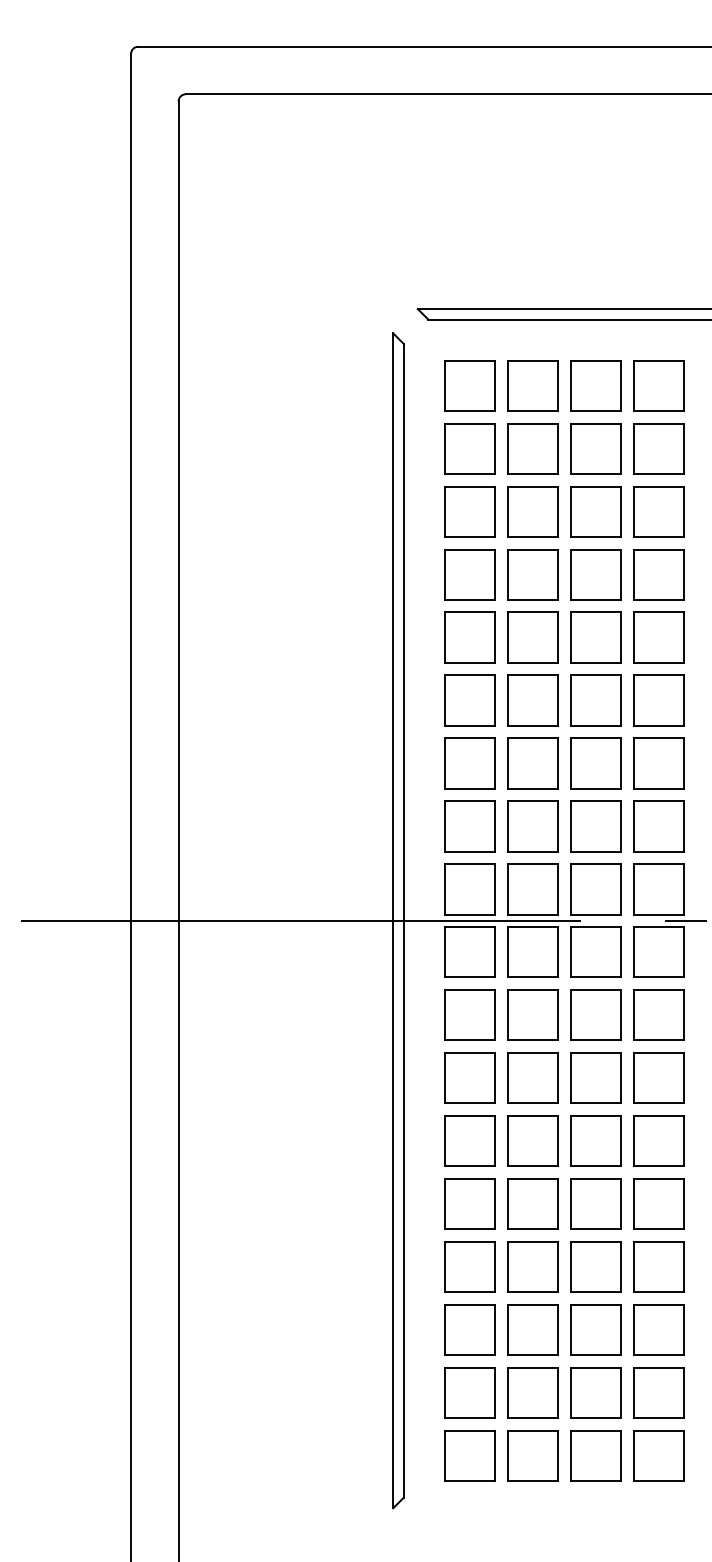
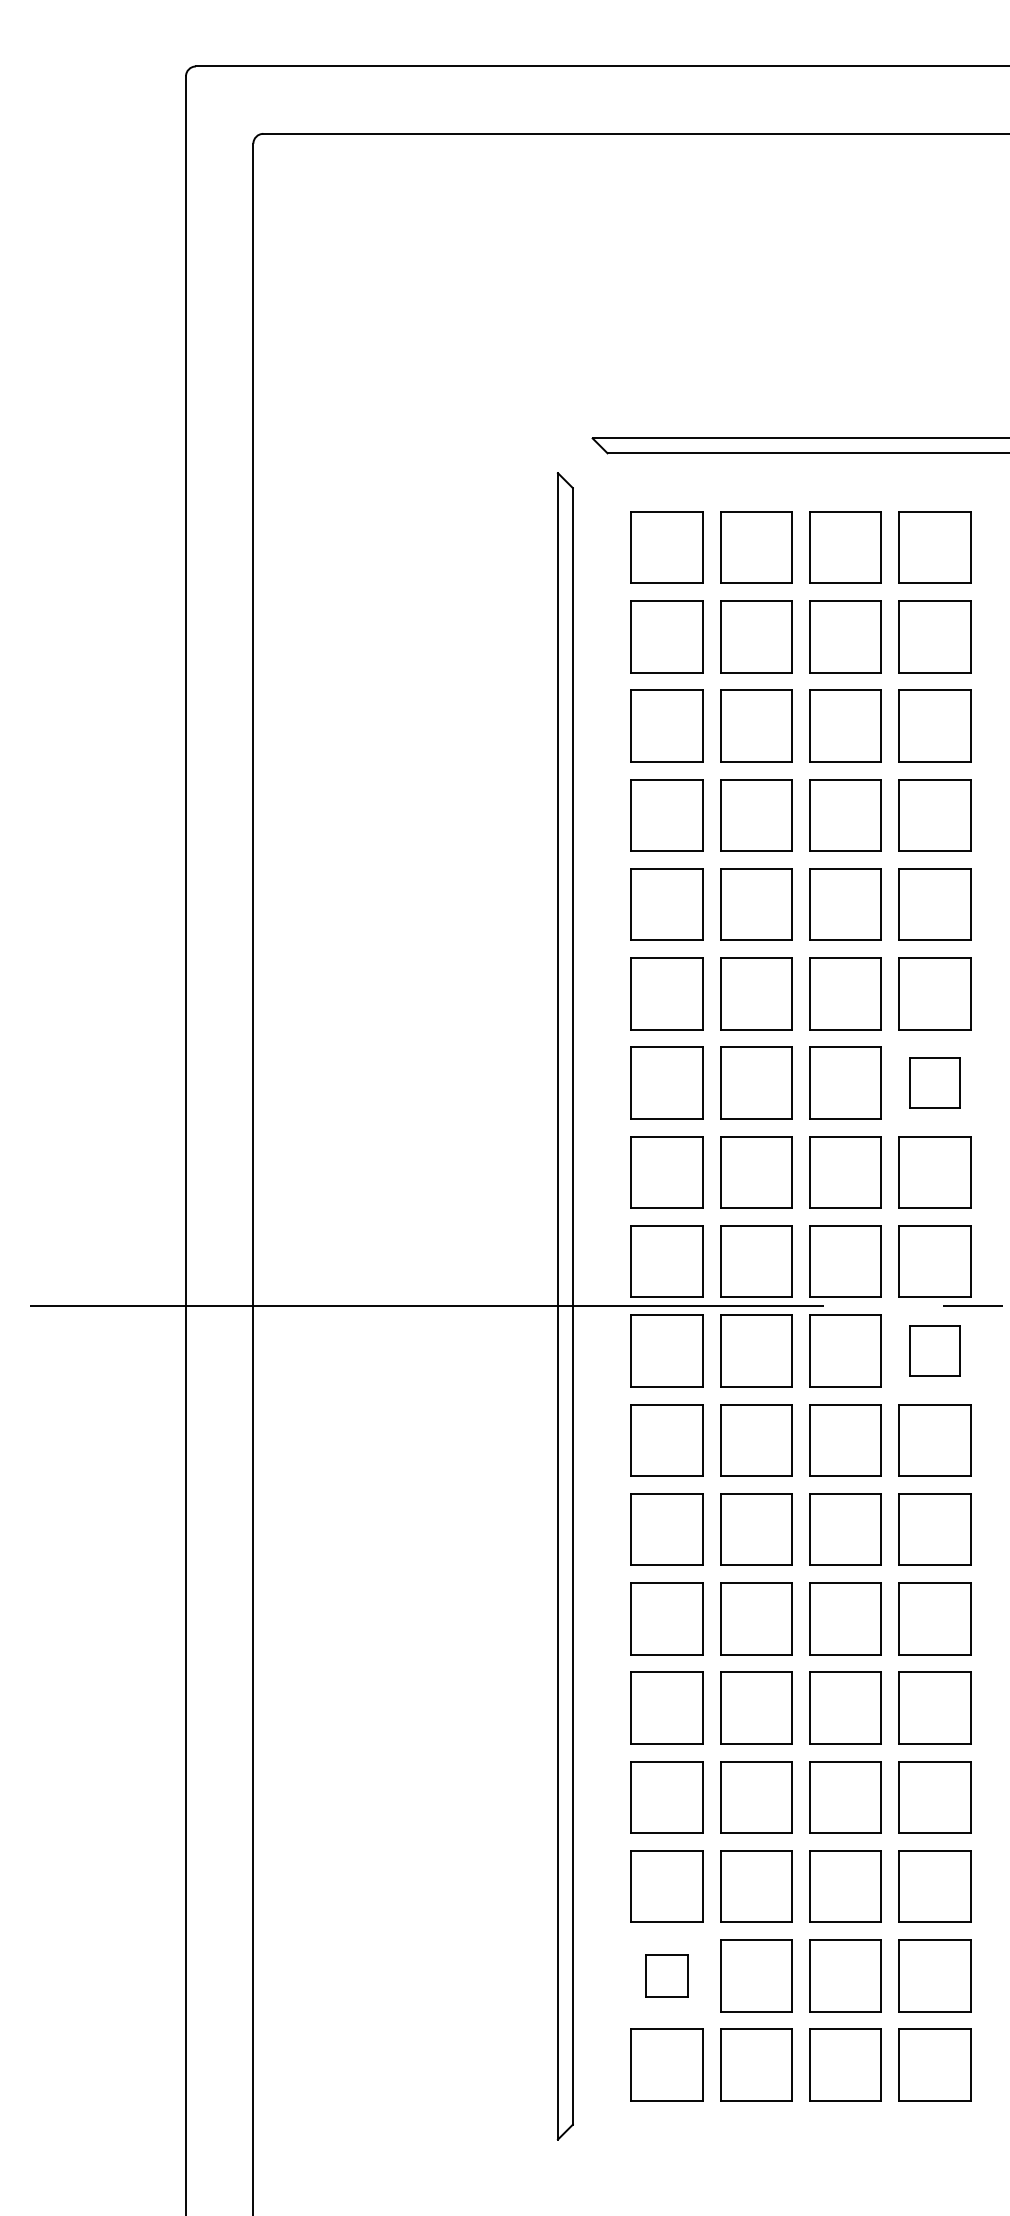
part: (658, 763) -> (934, 1082), size x0.7
part: (658, 951) -> (934, 1350), size x0.7
part: (469, 1392) -> (666, 1975), size x0.6

